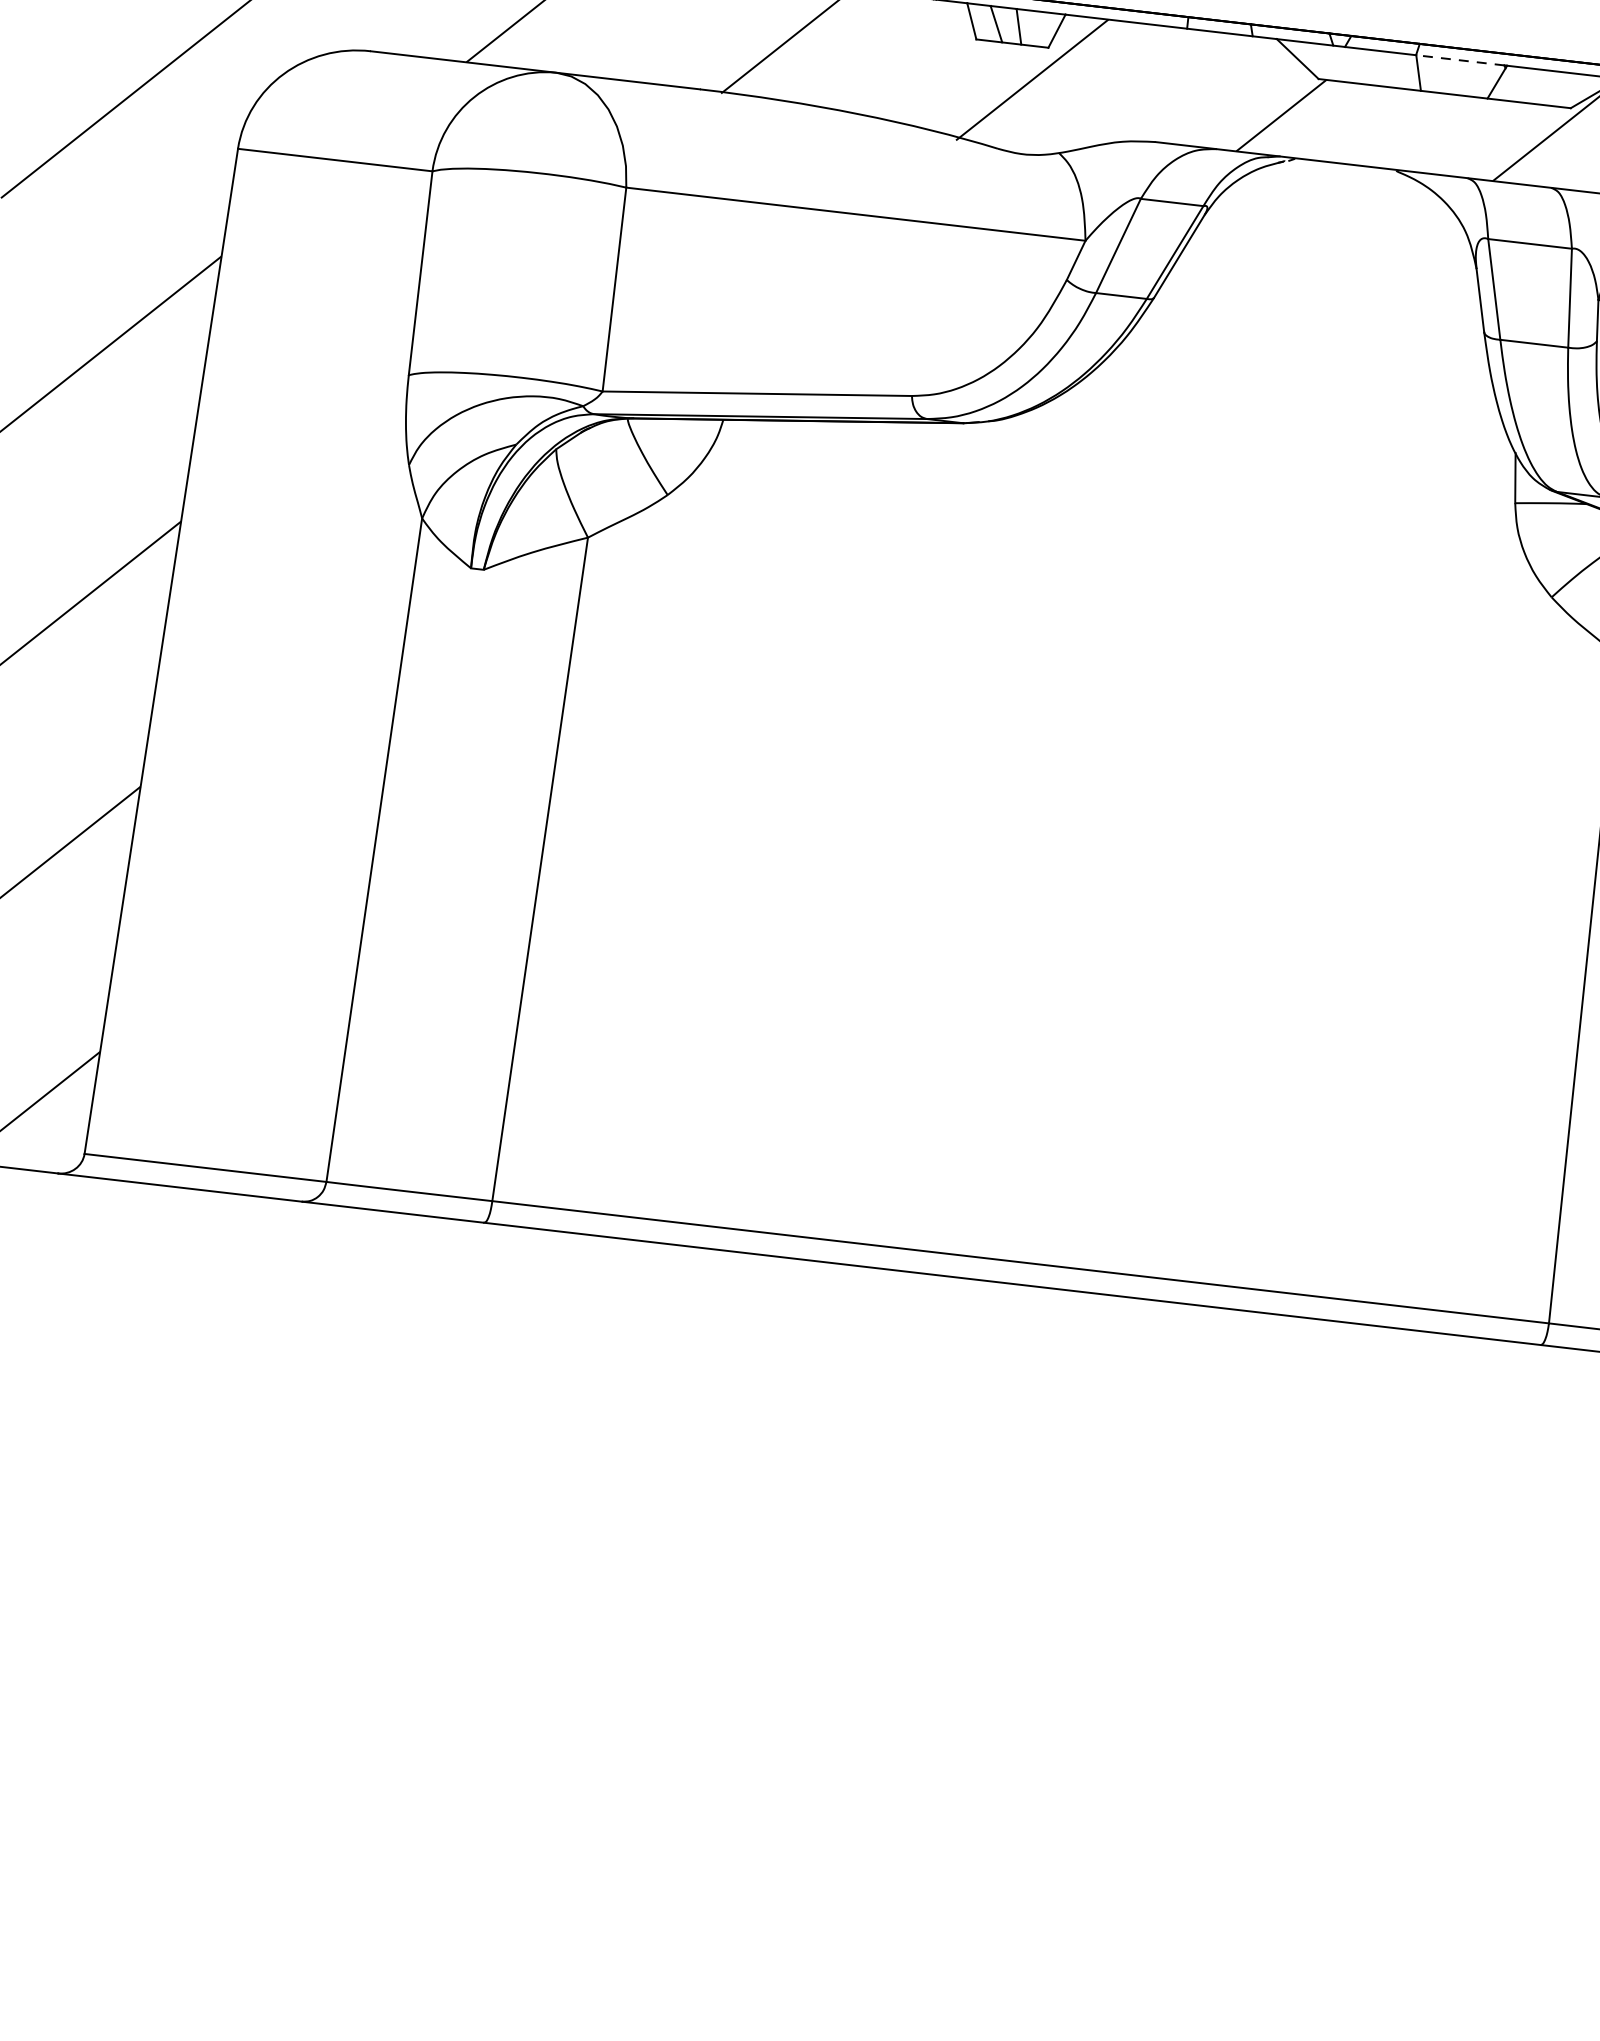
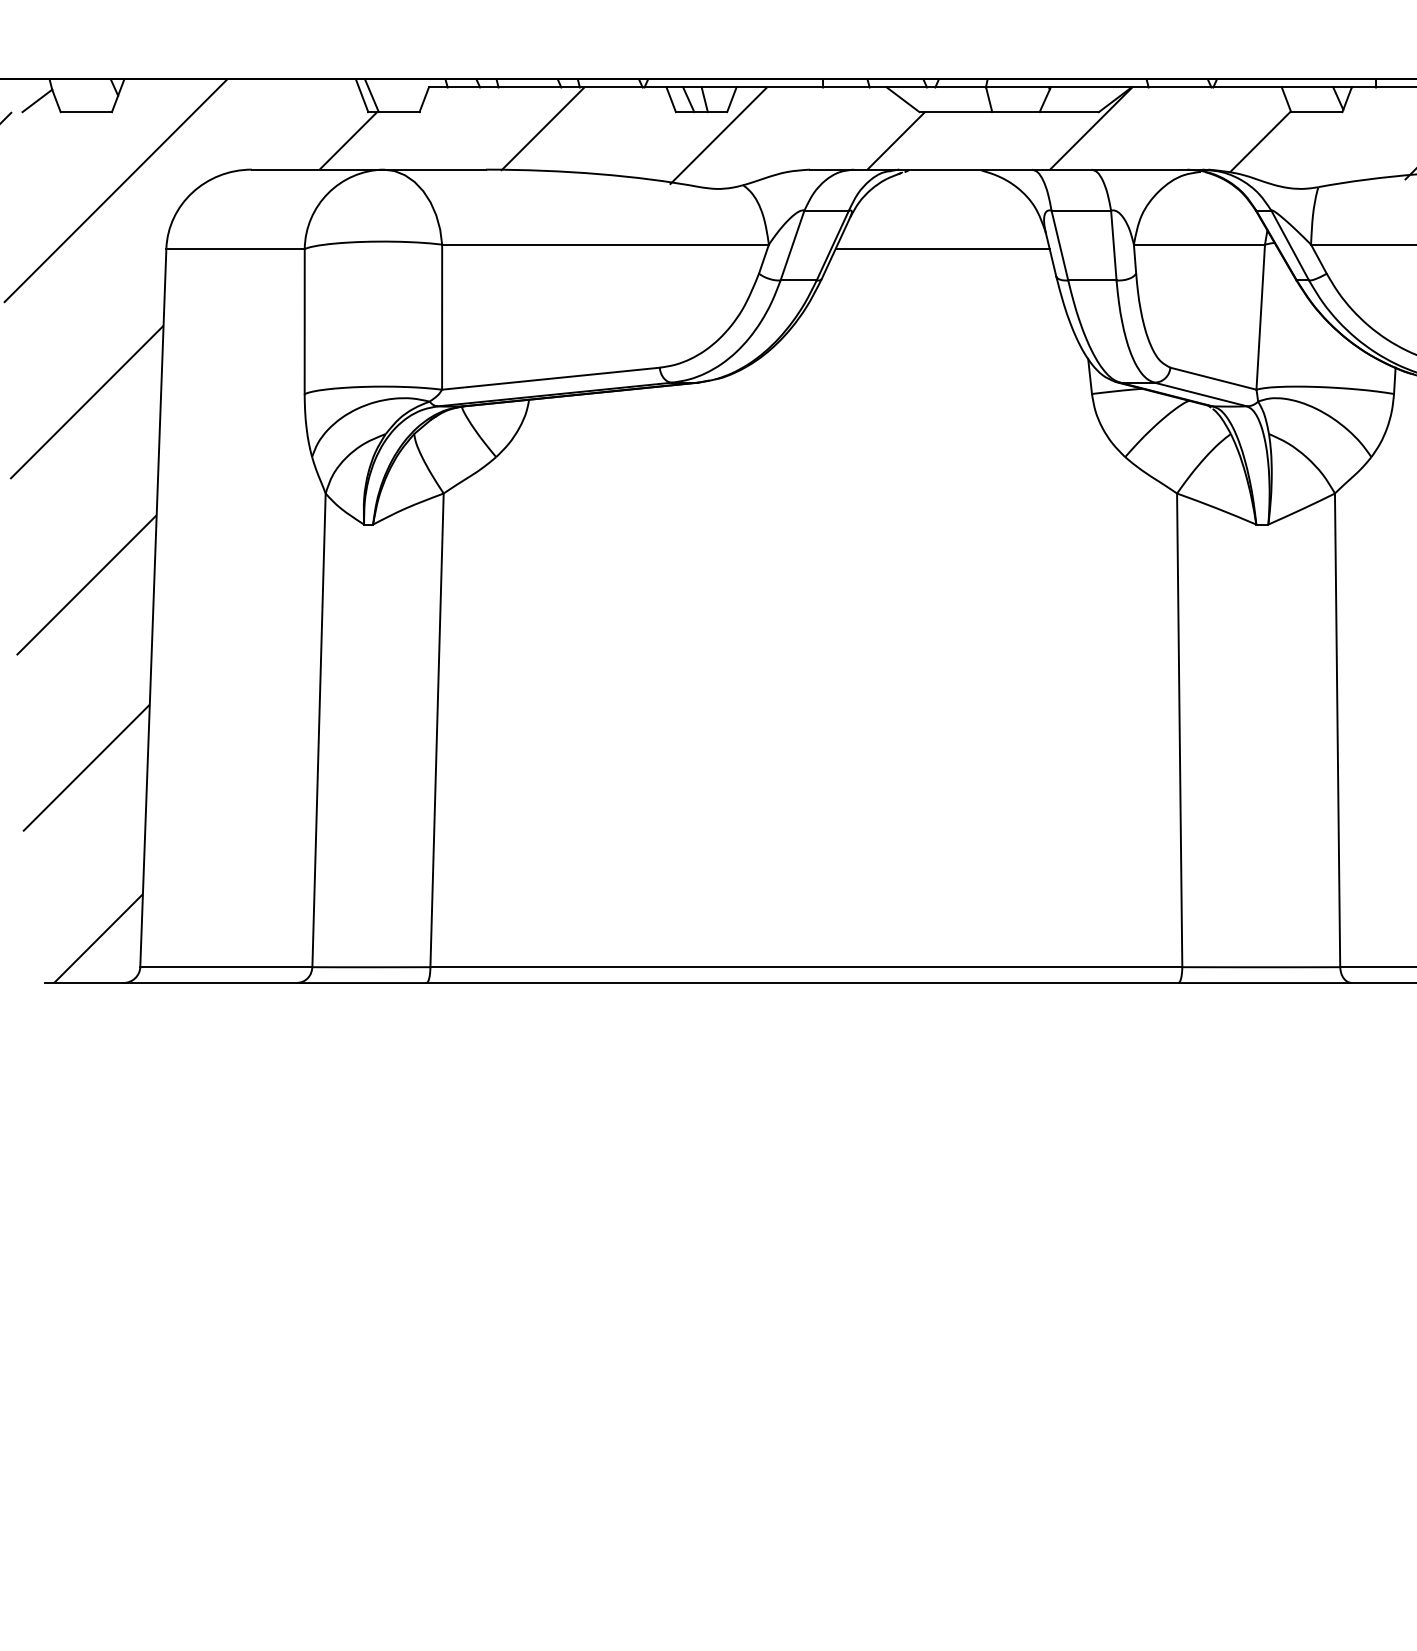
line: (1460, 60) -> (1017, 87), dashed -> solid
line: (1328, 274) -> (942, 248), added

